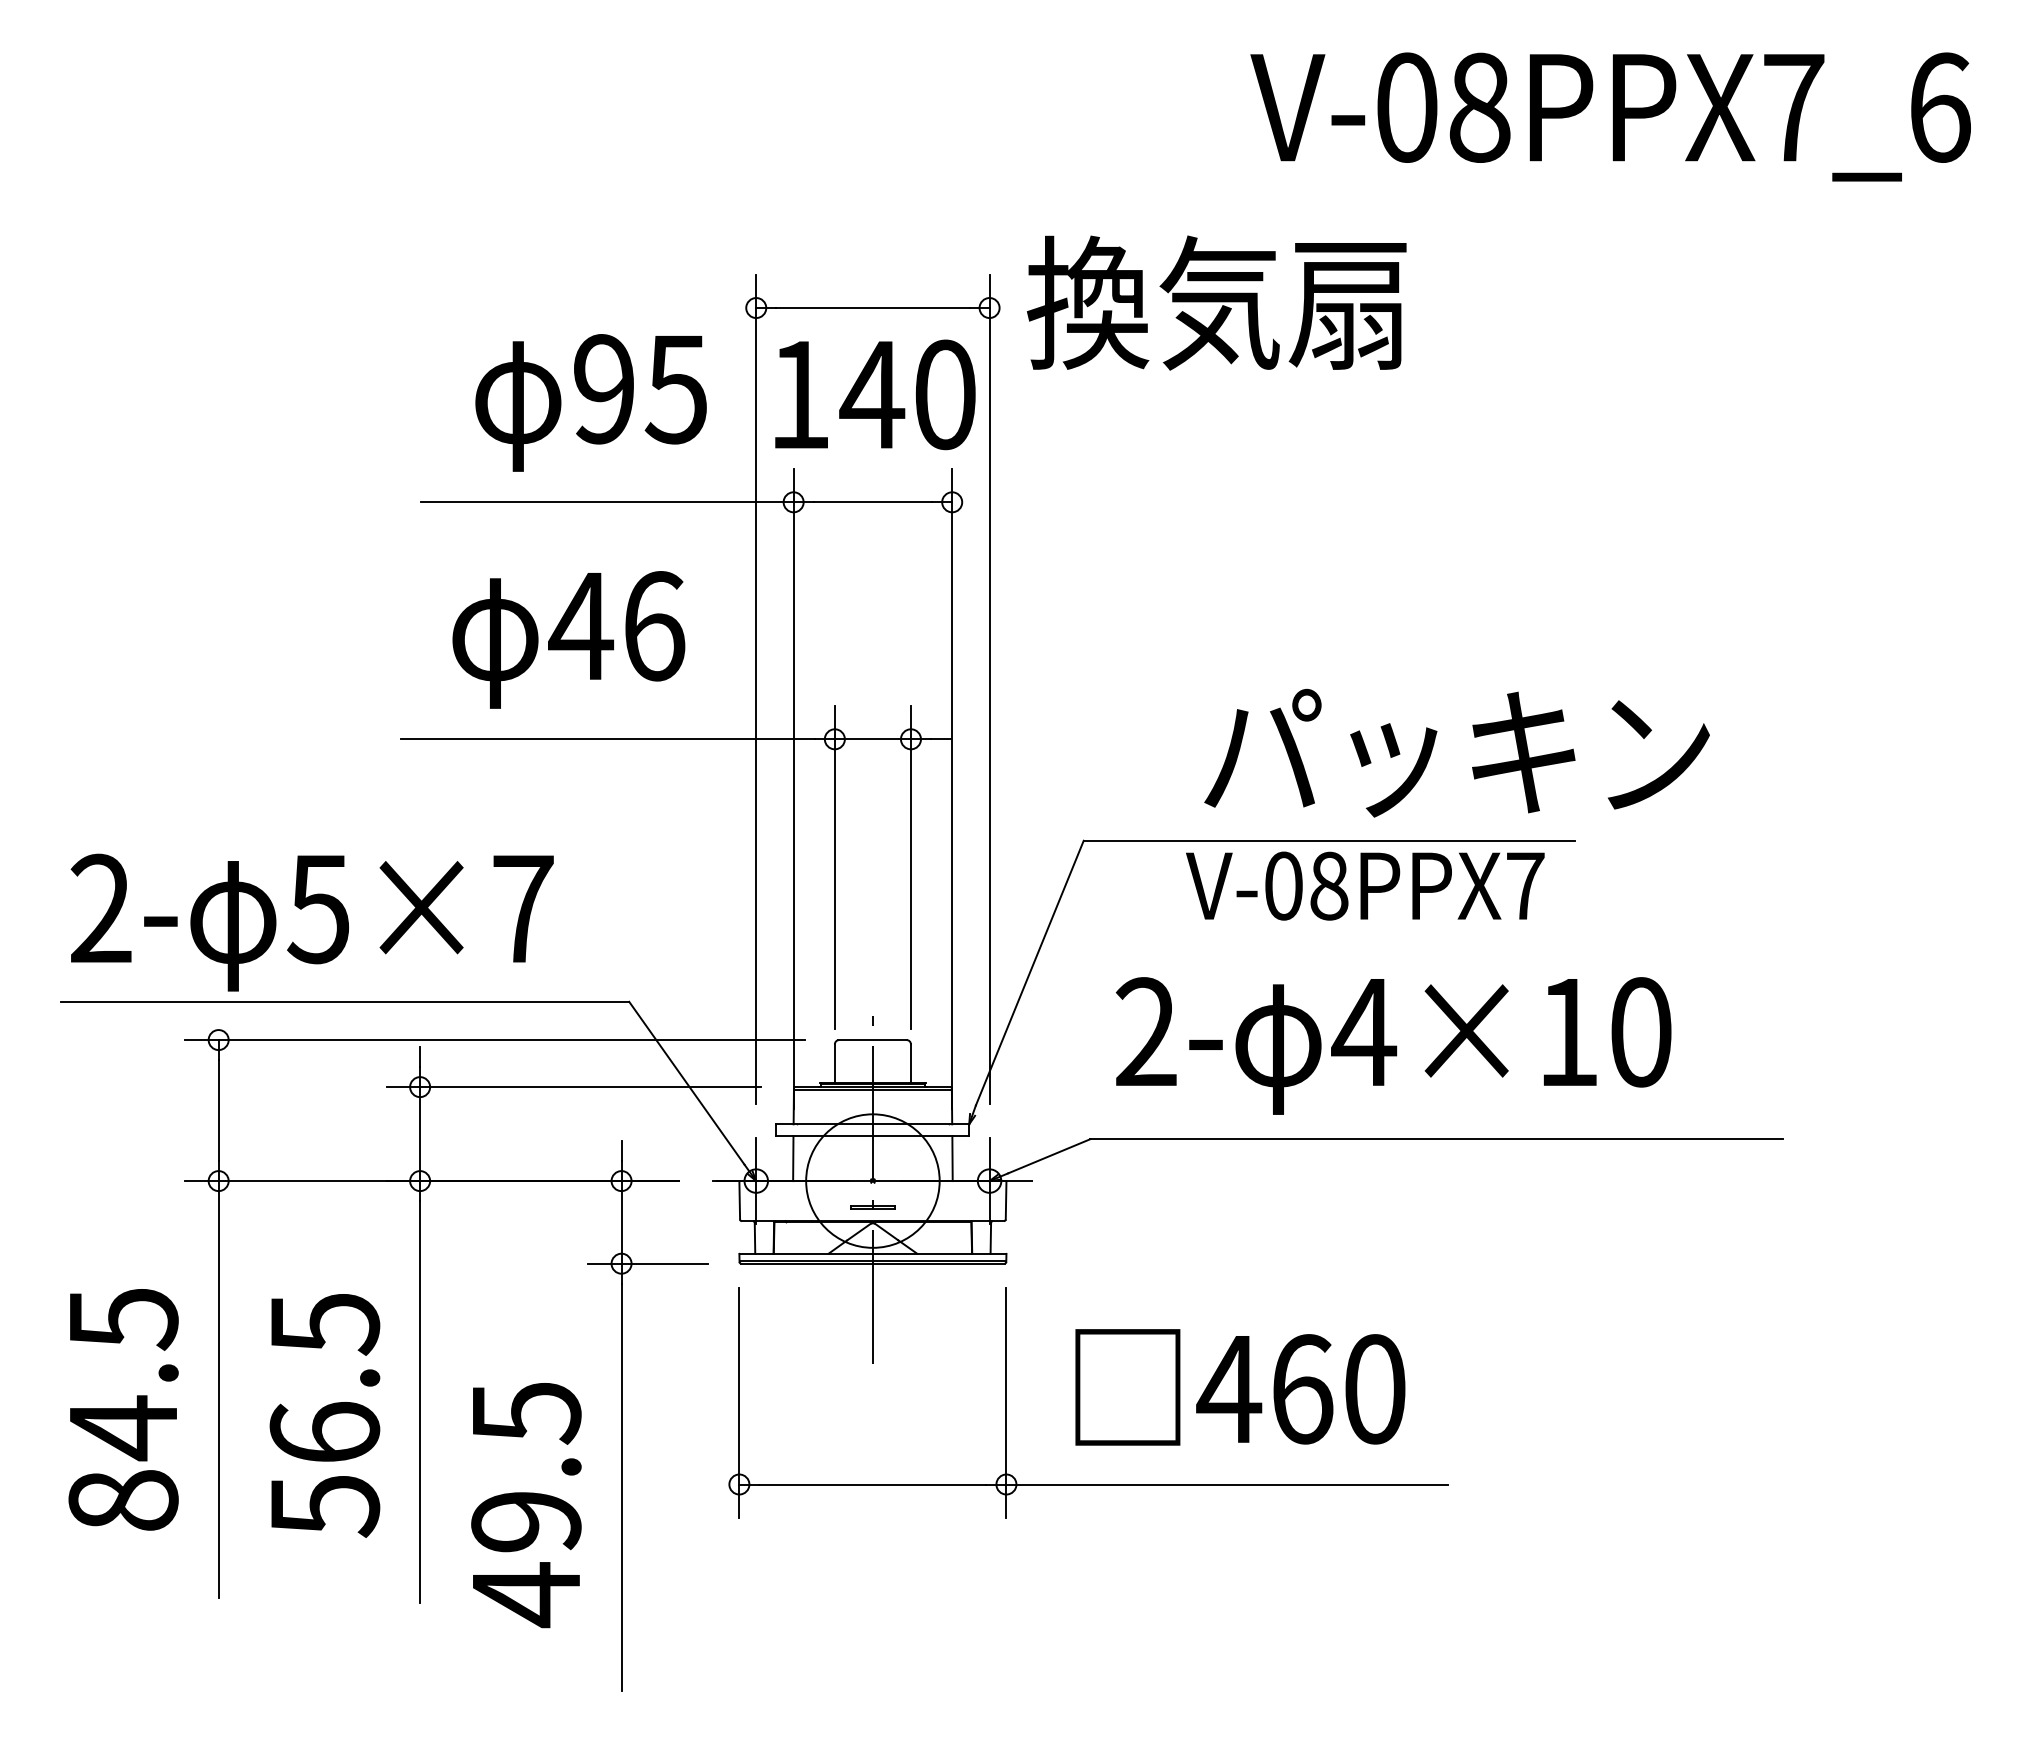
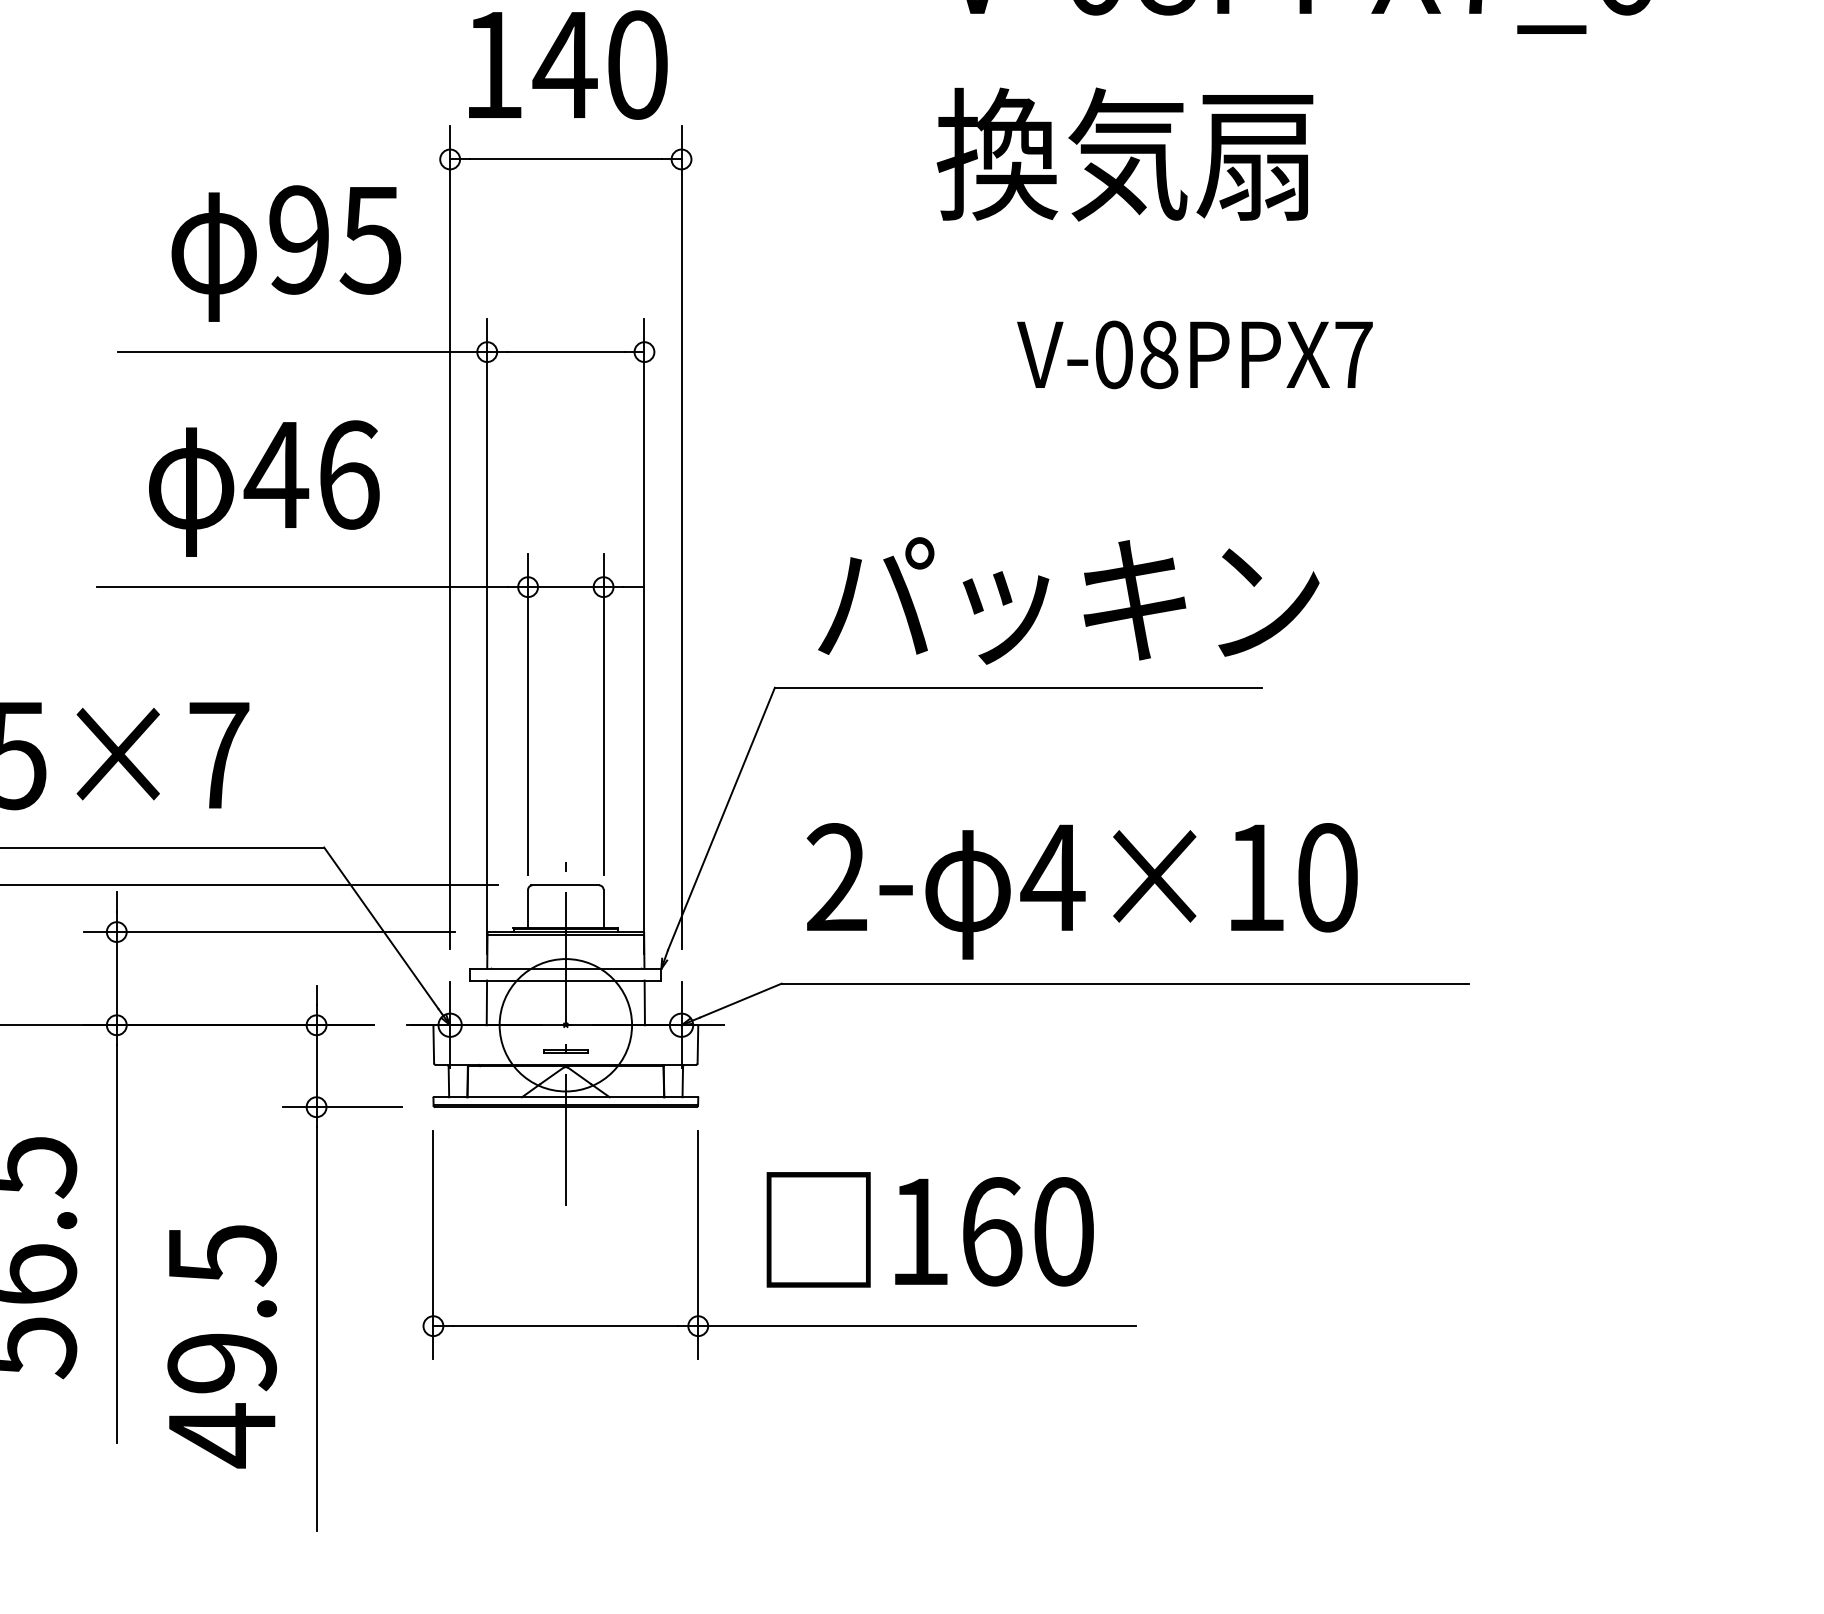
text: (1216, 302) -> (1124, 153), moved
text: (875, 394) -> (568, 64), moved
text: (1456, 753) -> (1068, 601), moved
text: (1365, 885) -> (1195, 354), moved
text: (1229, 1389) -> (919, 1231), 460 -> 160

